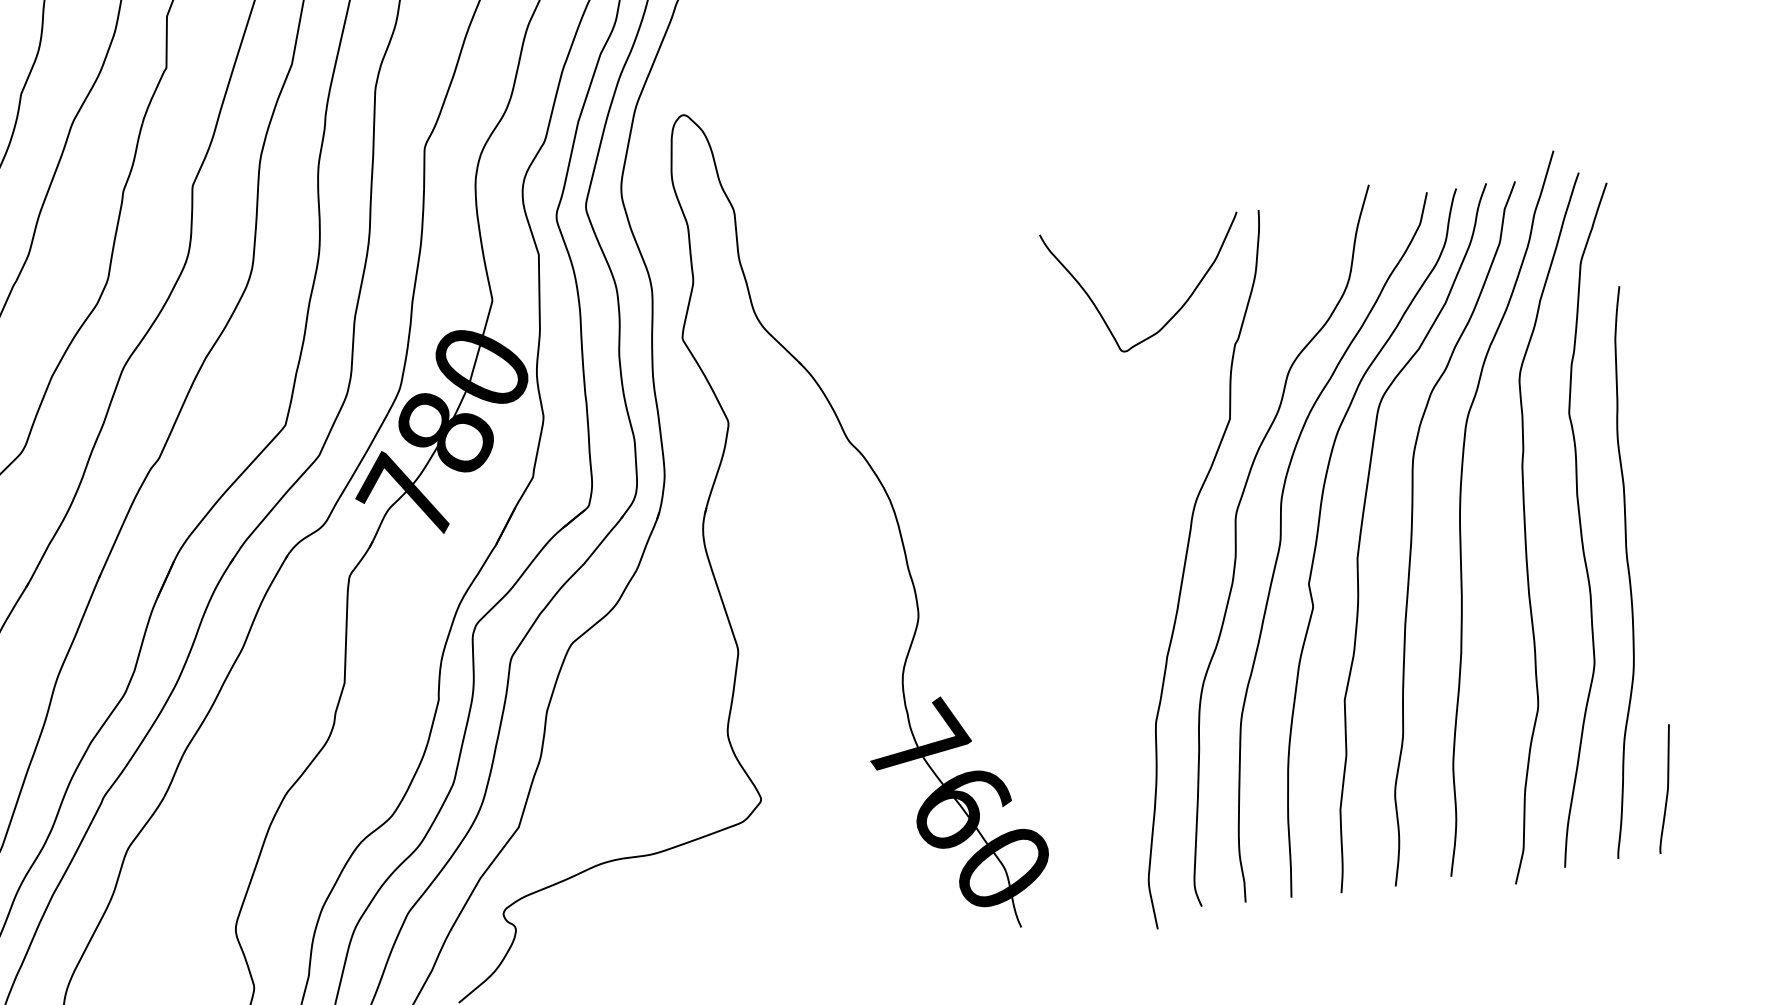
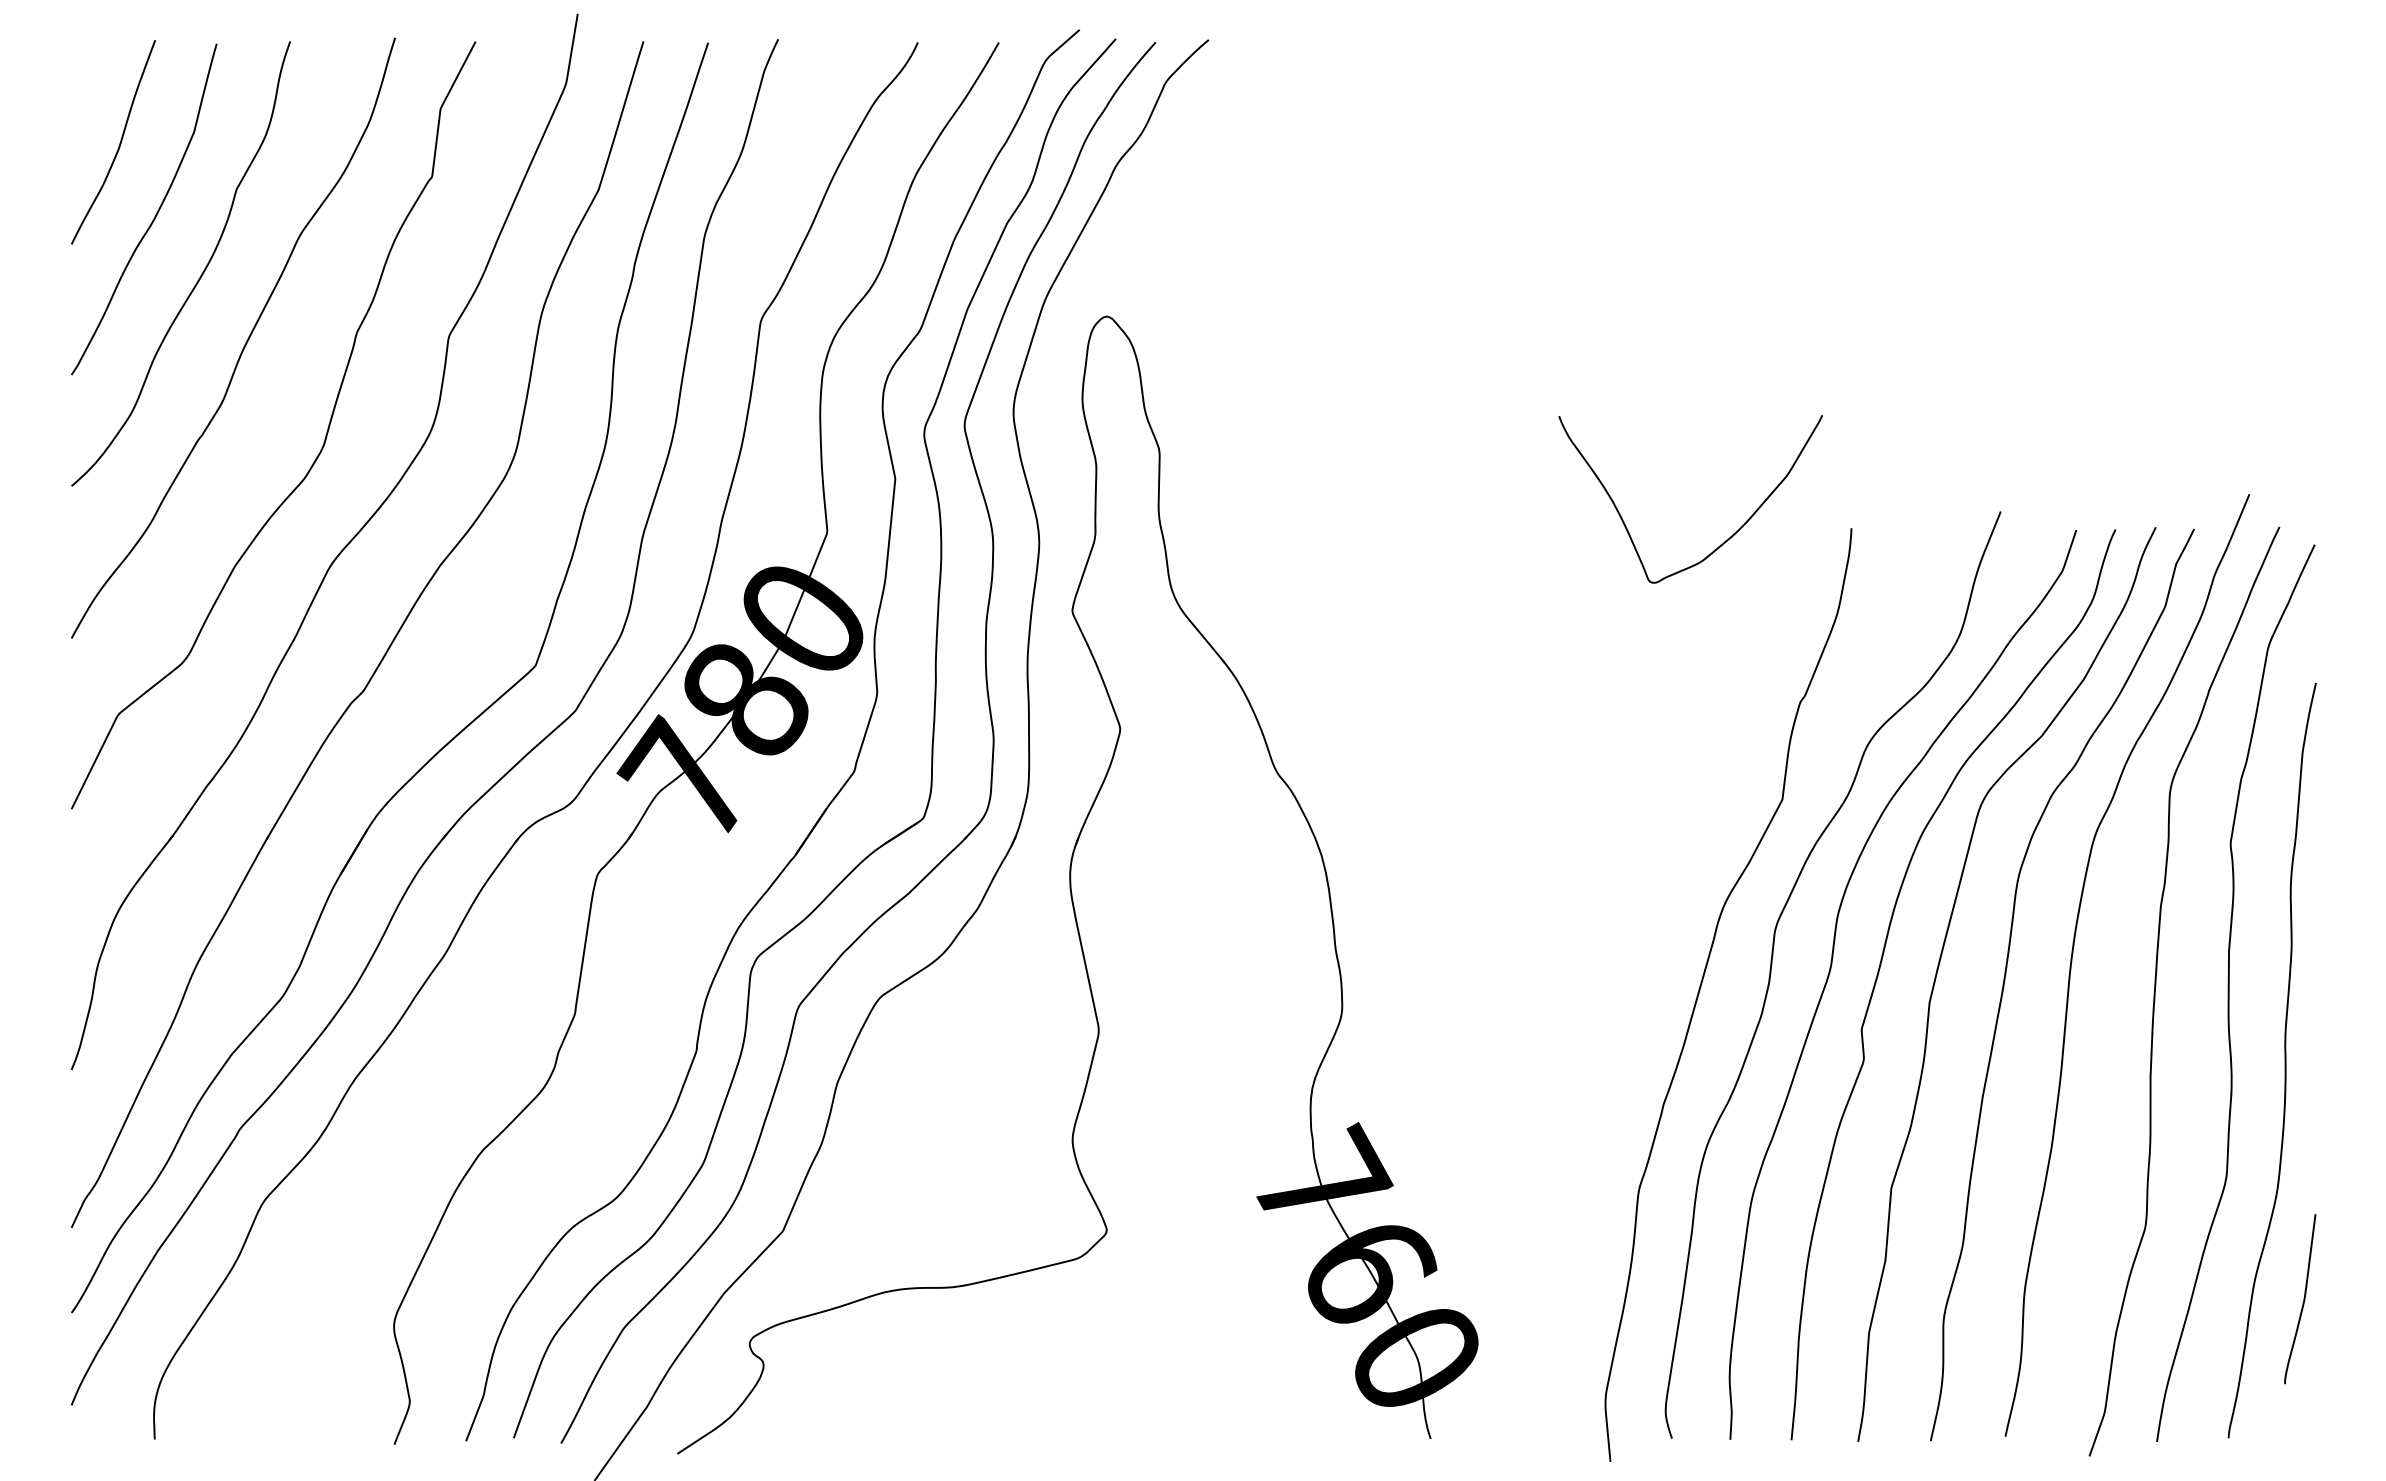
curve: (1175, 312) -> (1726, 539), moved
curve: (1667, 789) -> (2303, 1299), moved

